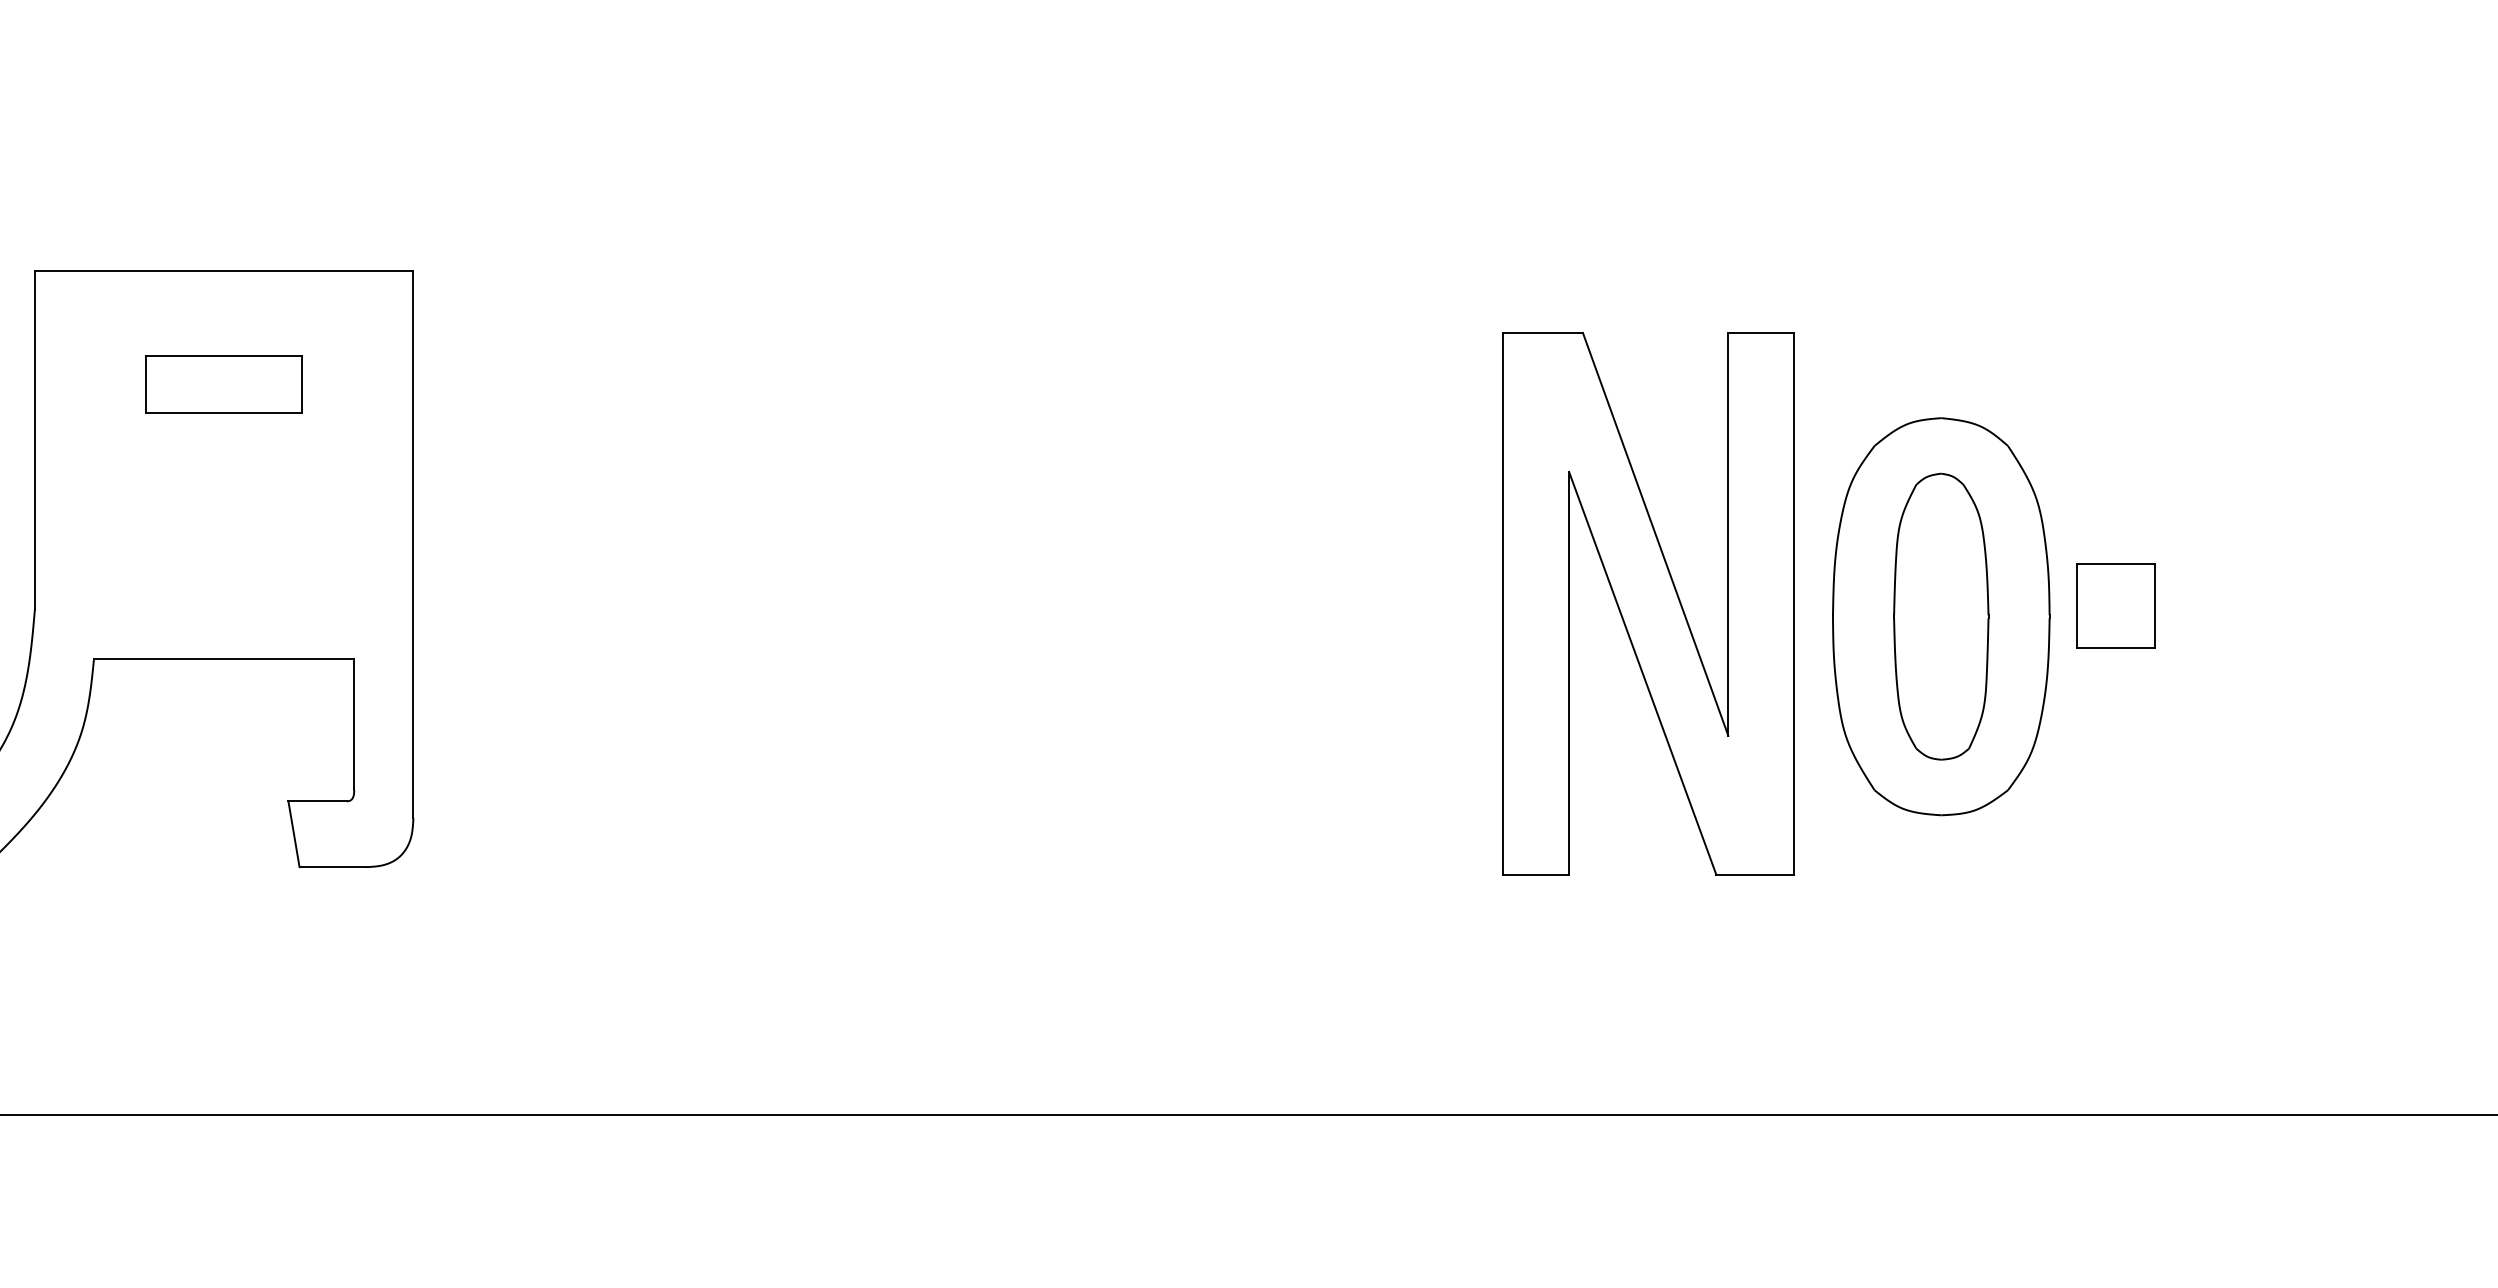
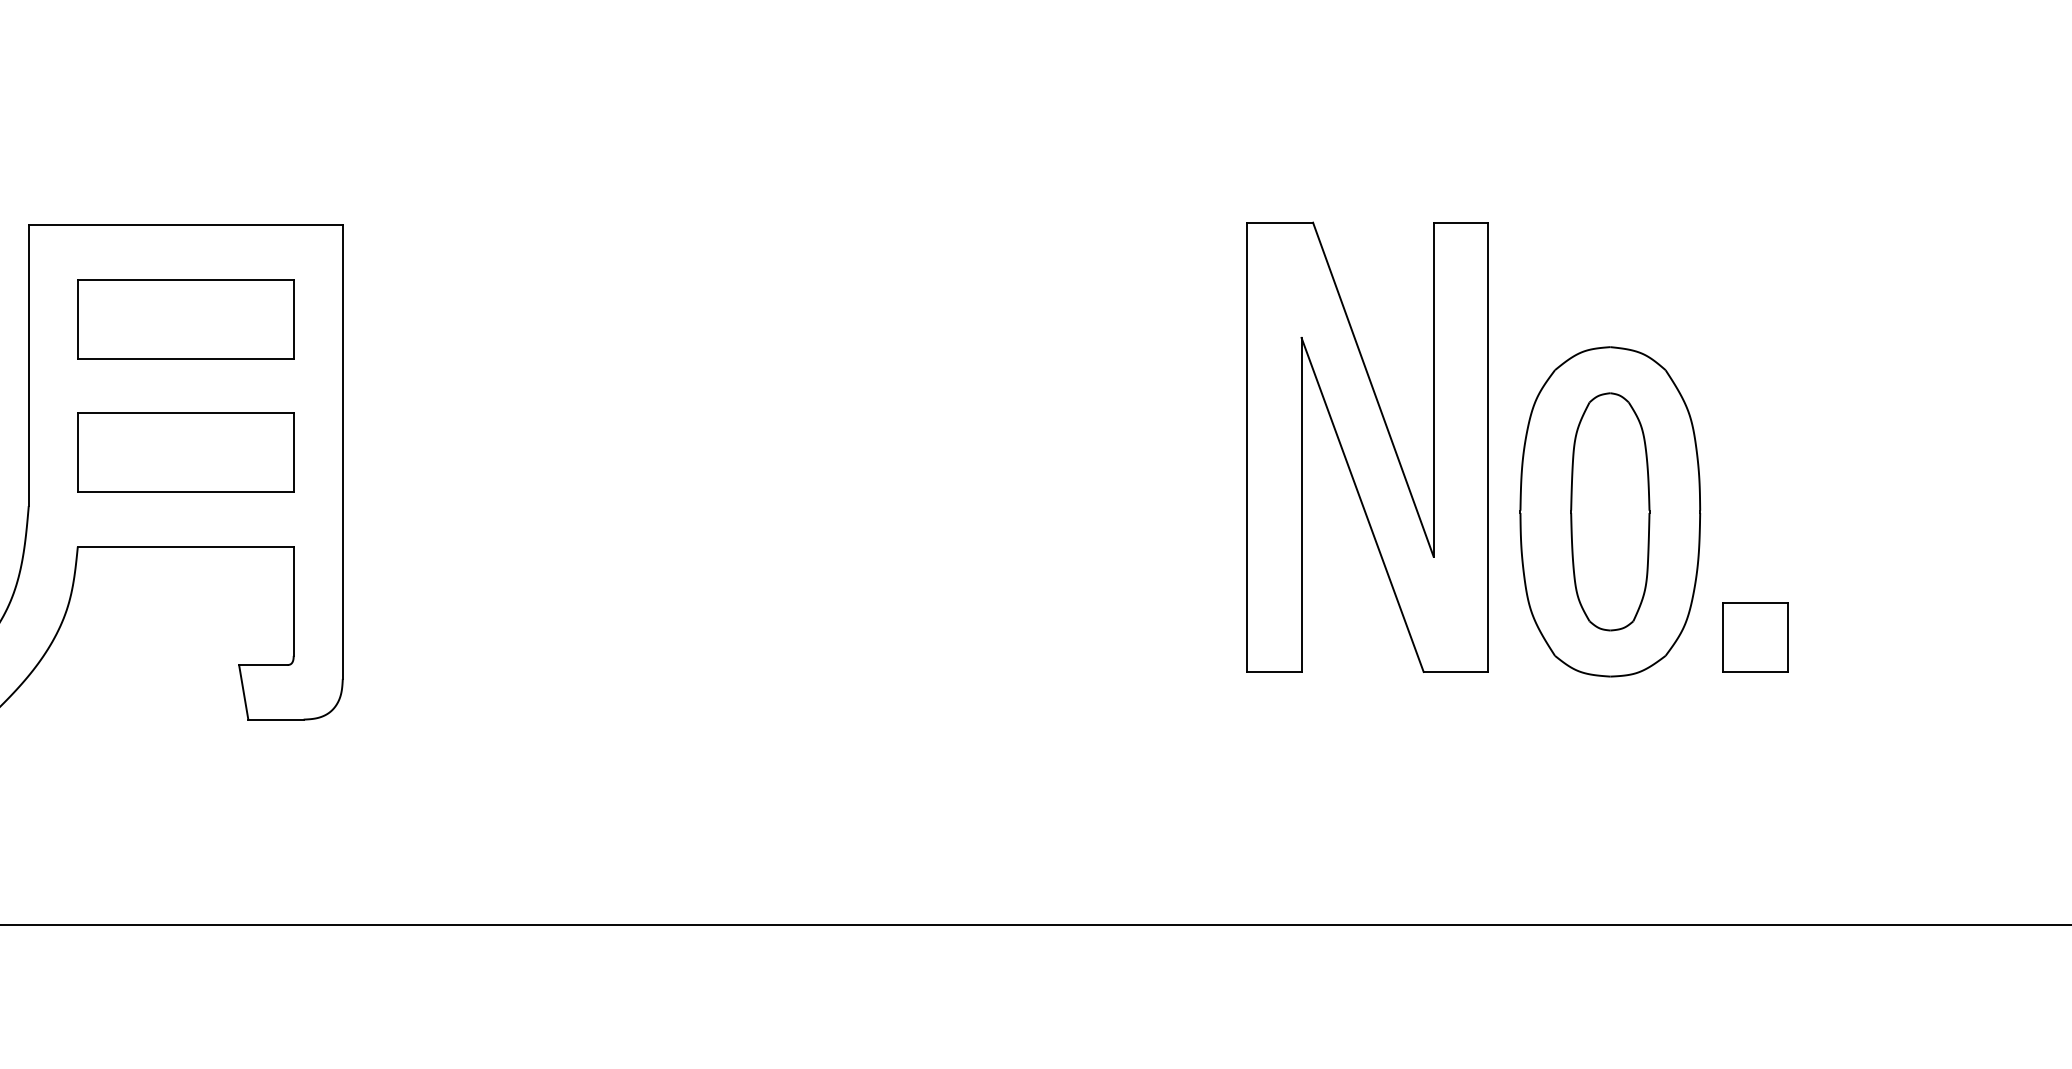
part: (223, 384) -> (185, 319), size x1.67
part: (223, 545) -> (185, 452), added
part: (1648, 603) -> (1367, 446), moved
part: (2115, 605) -> (1754, 636), moved

